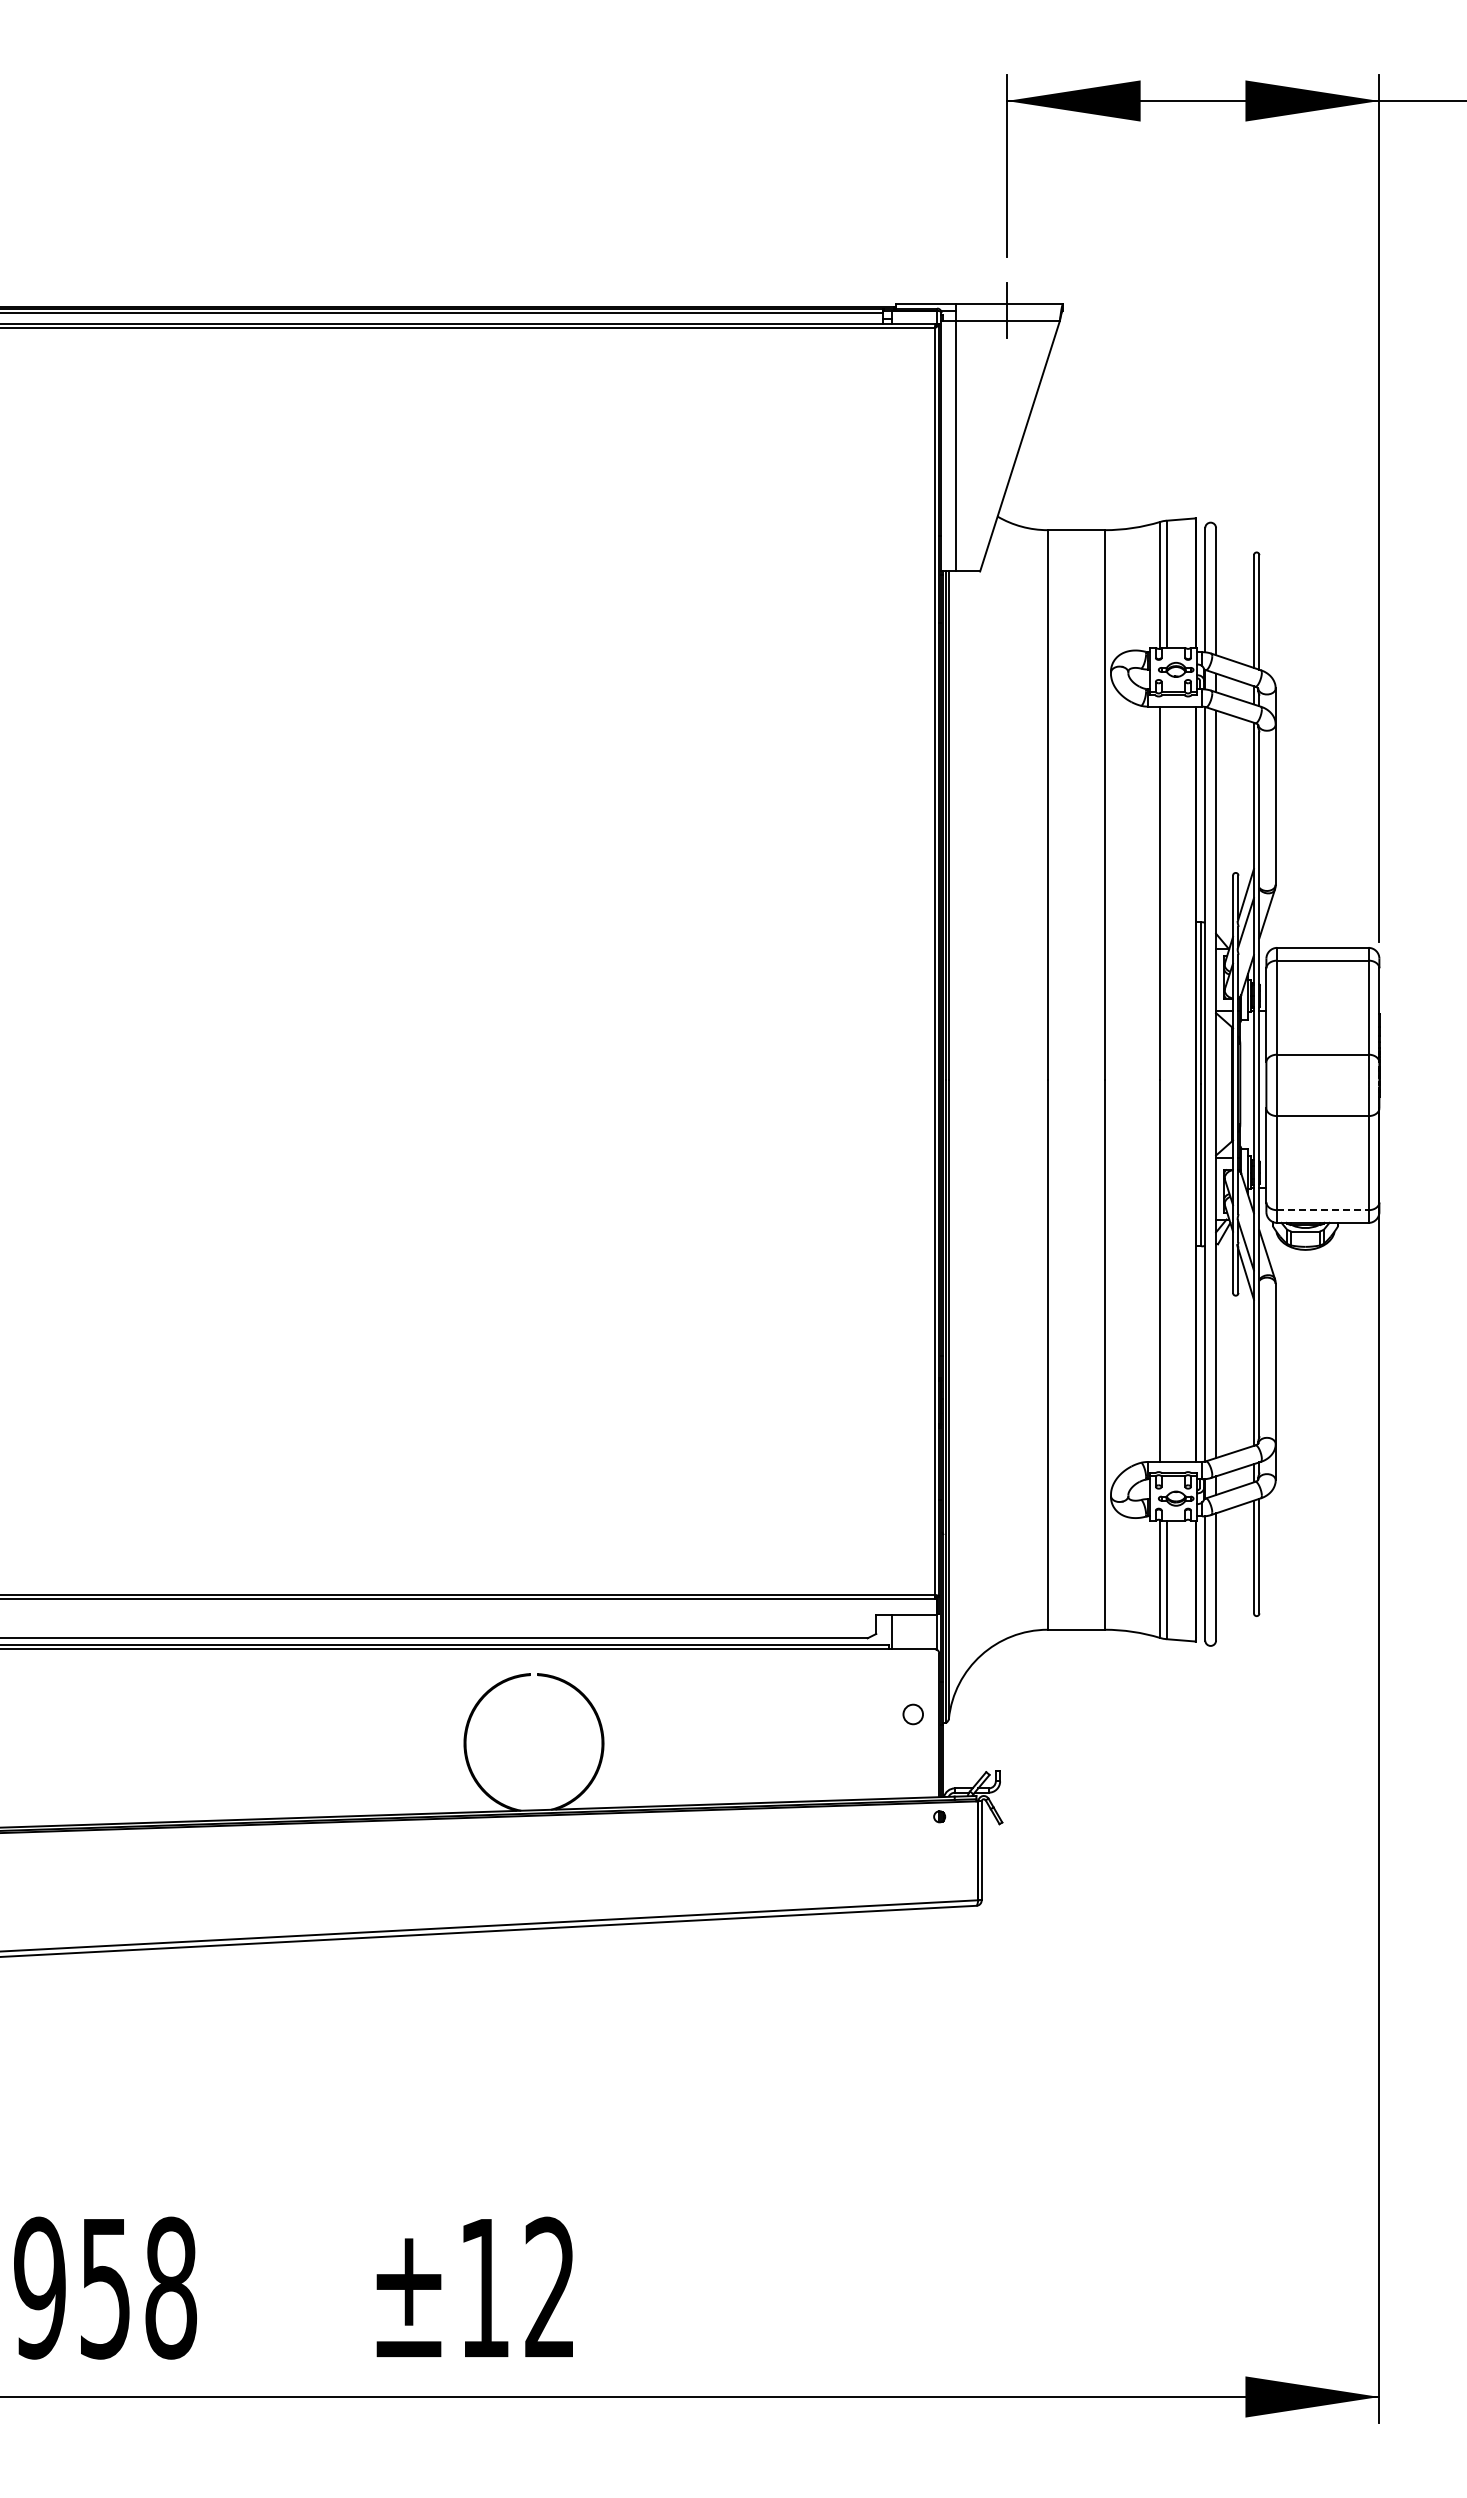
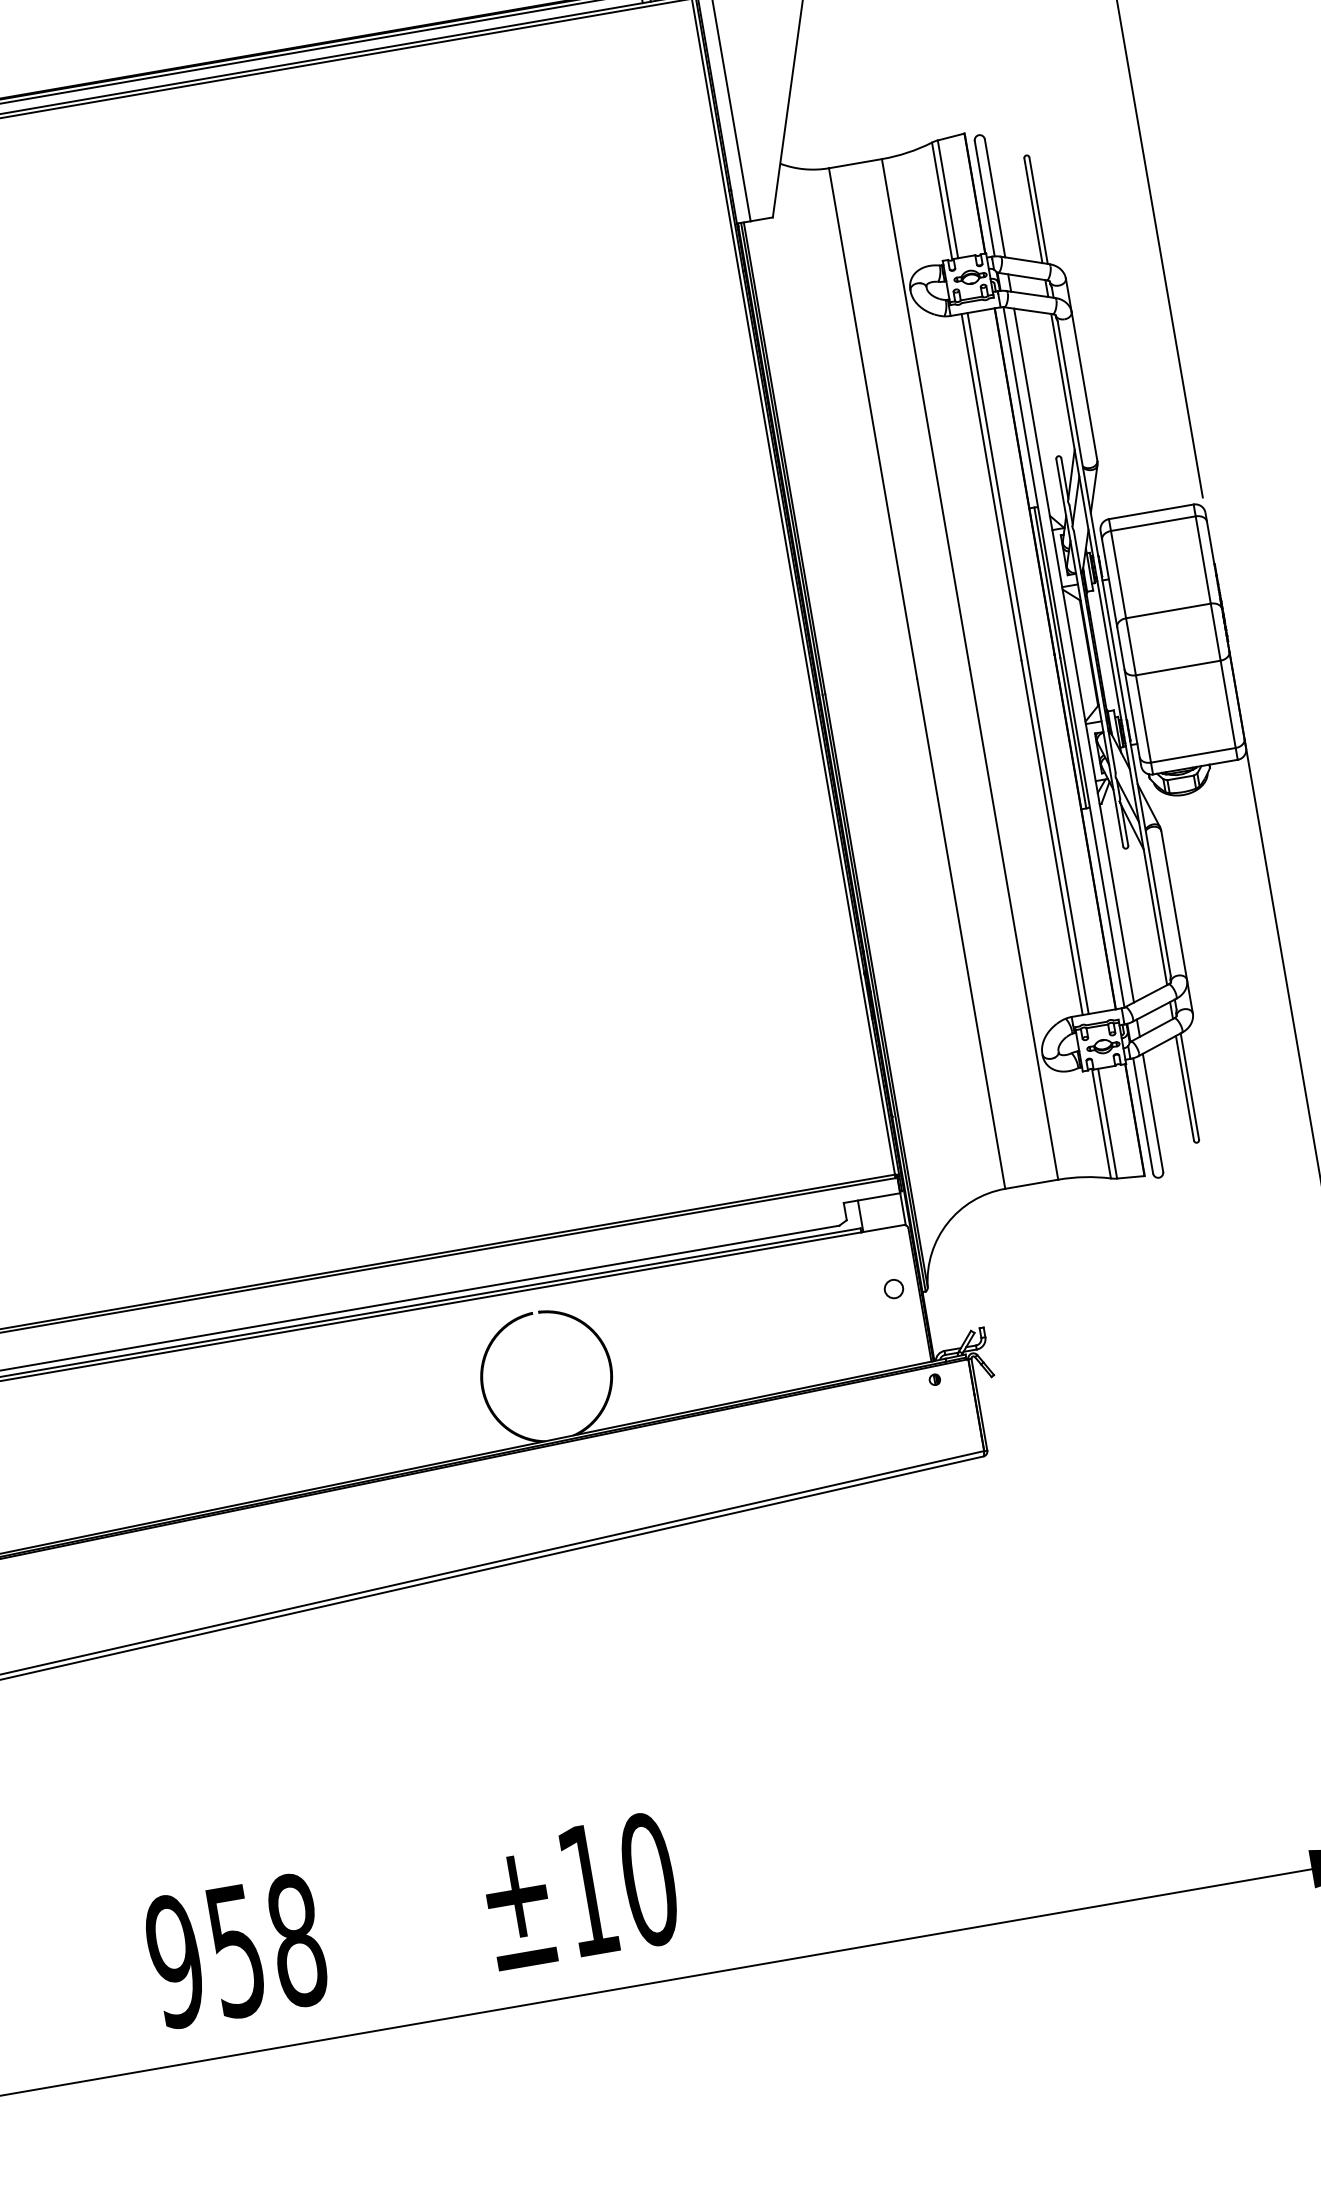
line: (1166, 1083) -> (1027, 662), added
line: (1322, 1210) -> (1193, 755), dashed -> solid
text: (550, 2287) -> (649, 1879), ±12 -> ±10

